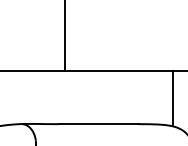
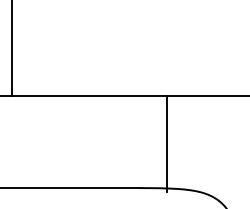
line: (173, 98) -> (167, 143), moved

